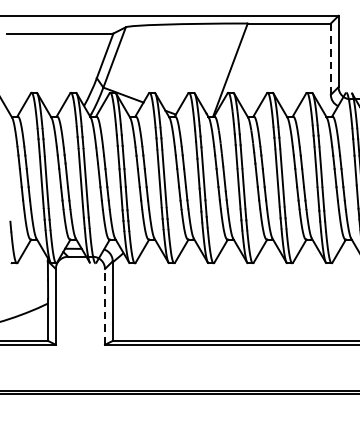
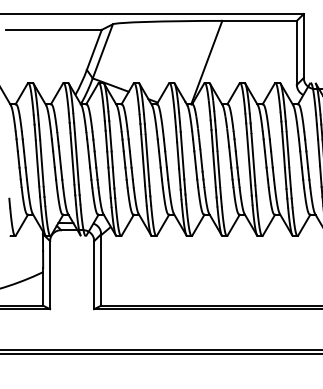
line: (330, 58) -> (296, 52), dashed -> solid
line: (105, 306) -> (94, 274), dashed -> solid

